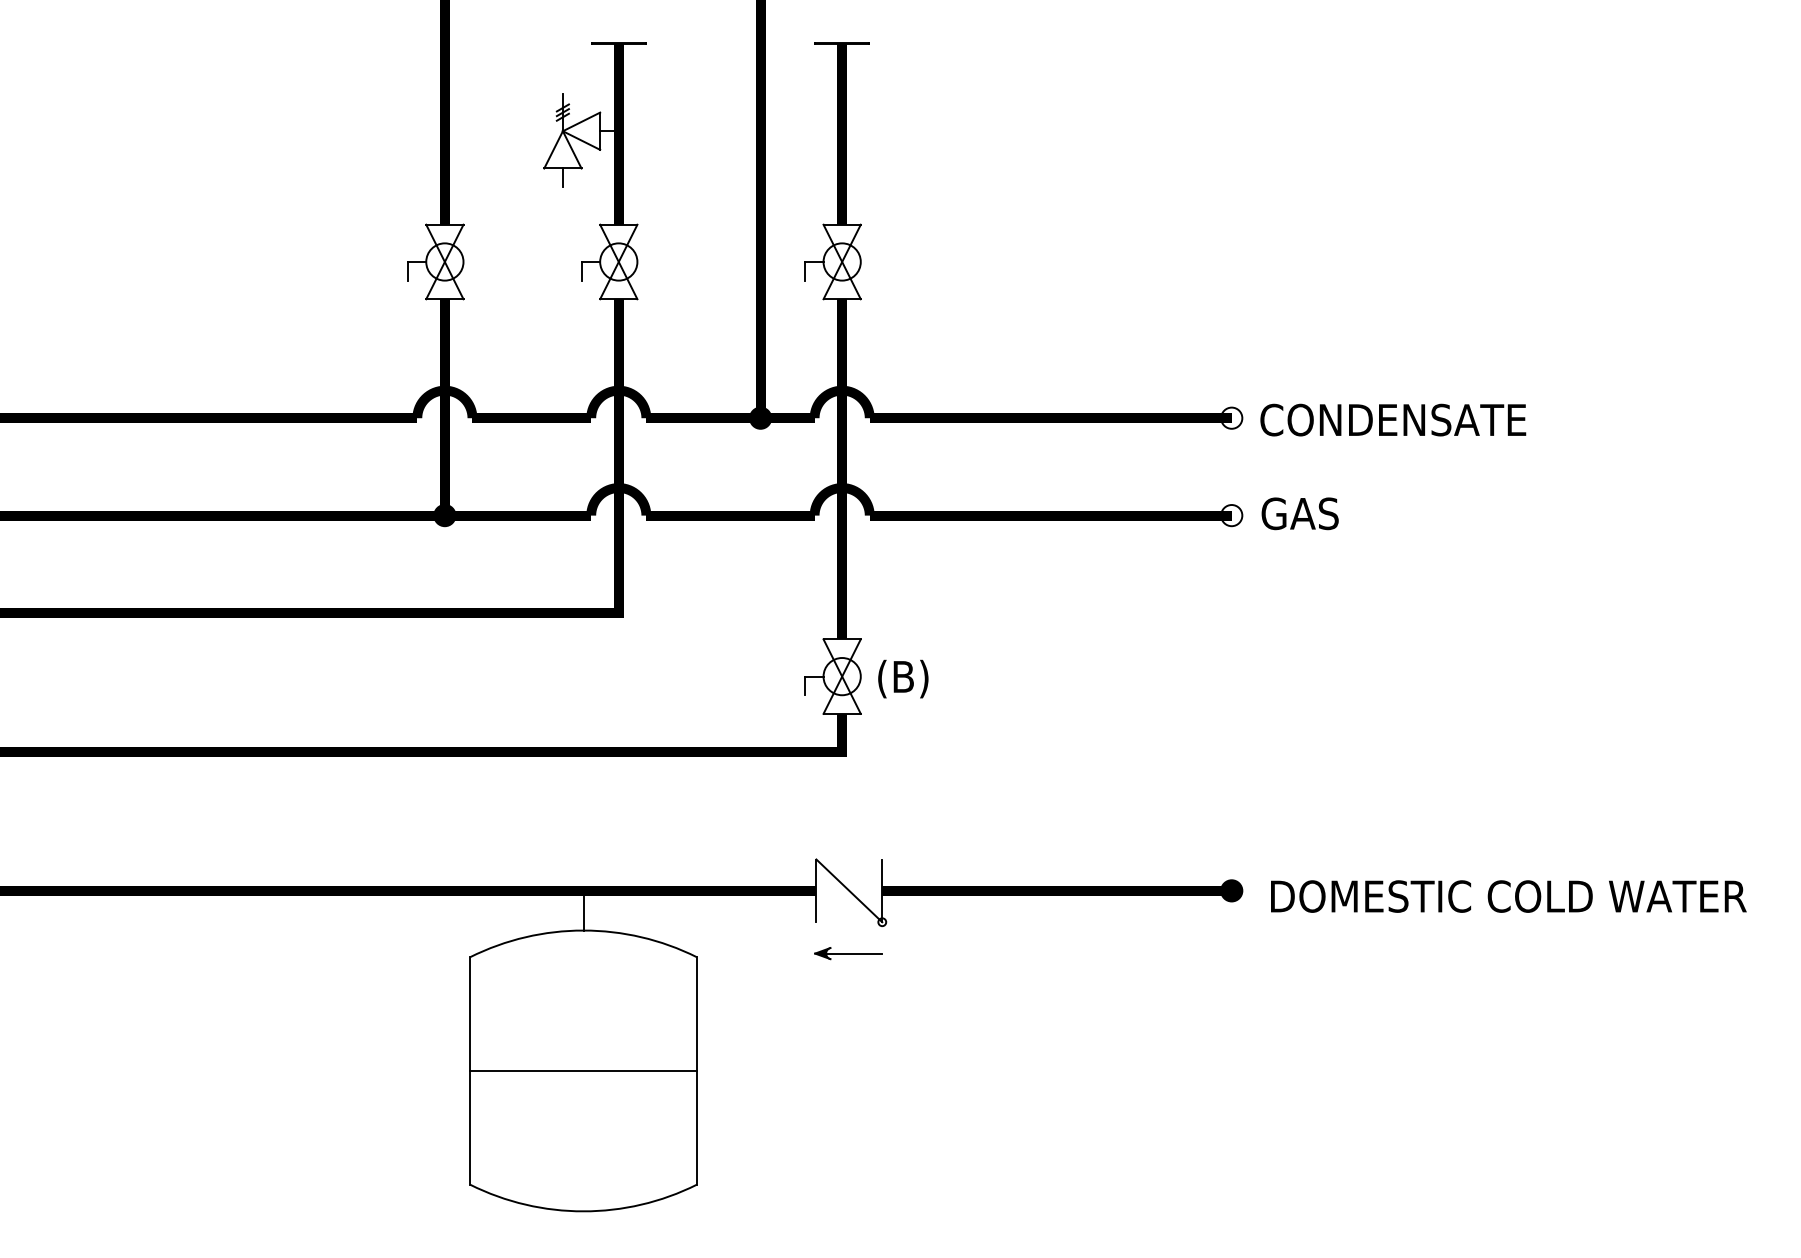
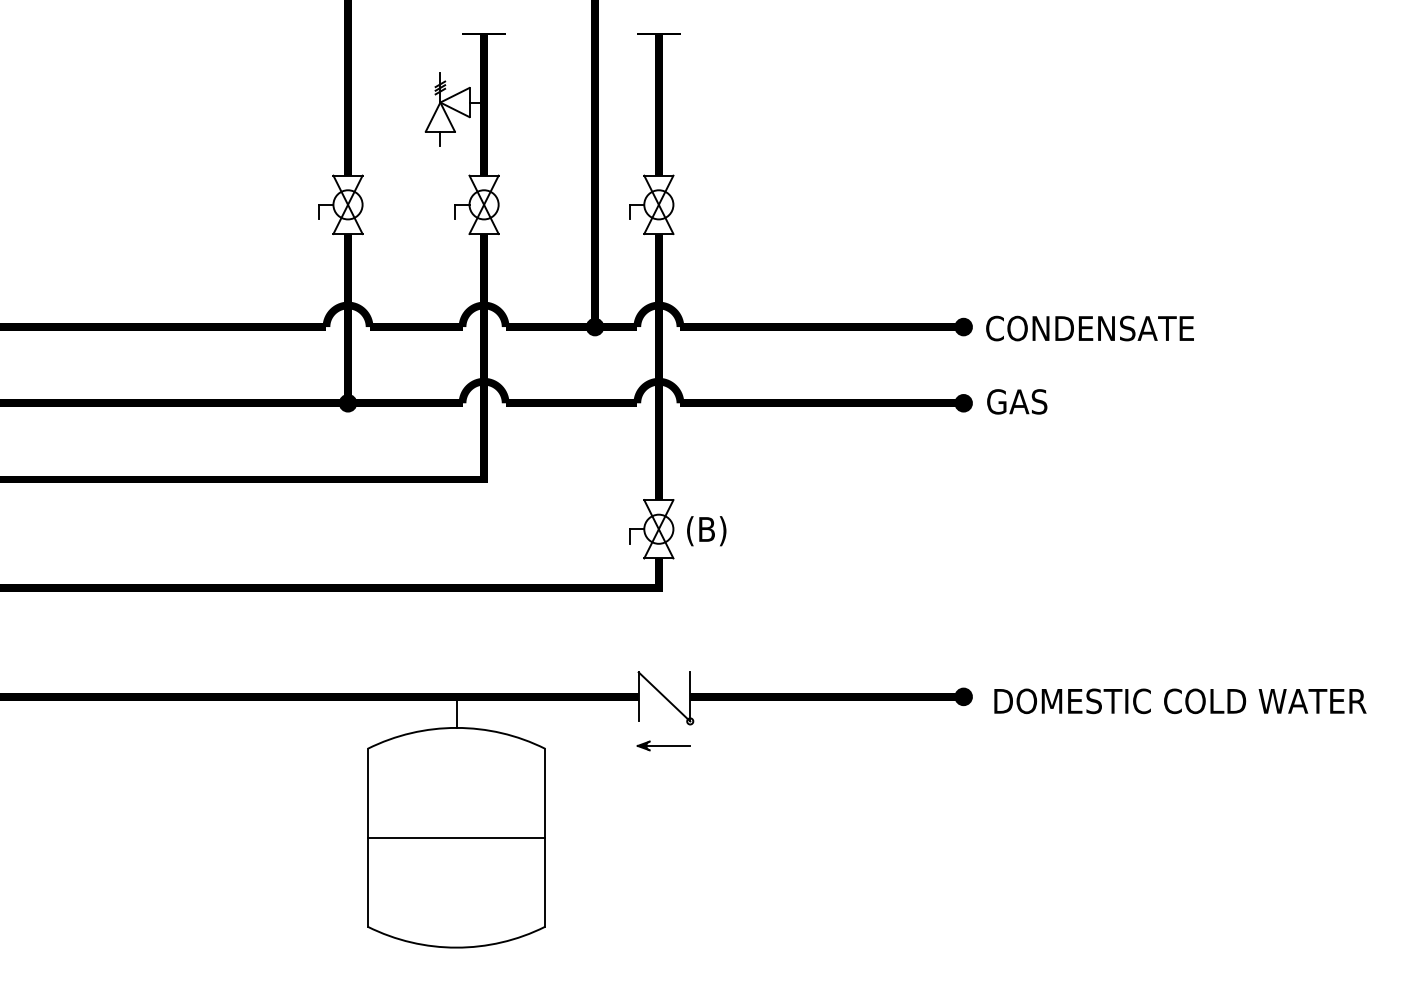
fill: (1231, 417) -> (963, 326), added
fill: (1231, 515) -> (963, 403), added

